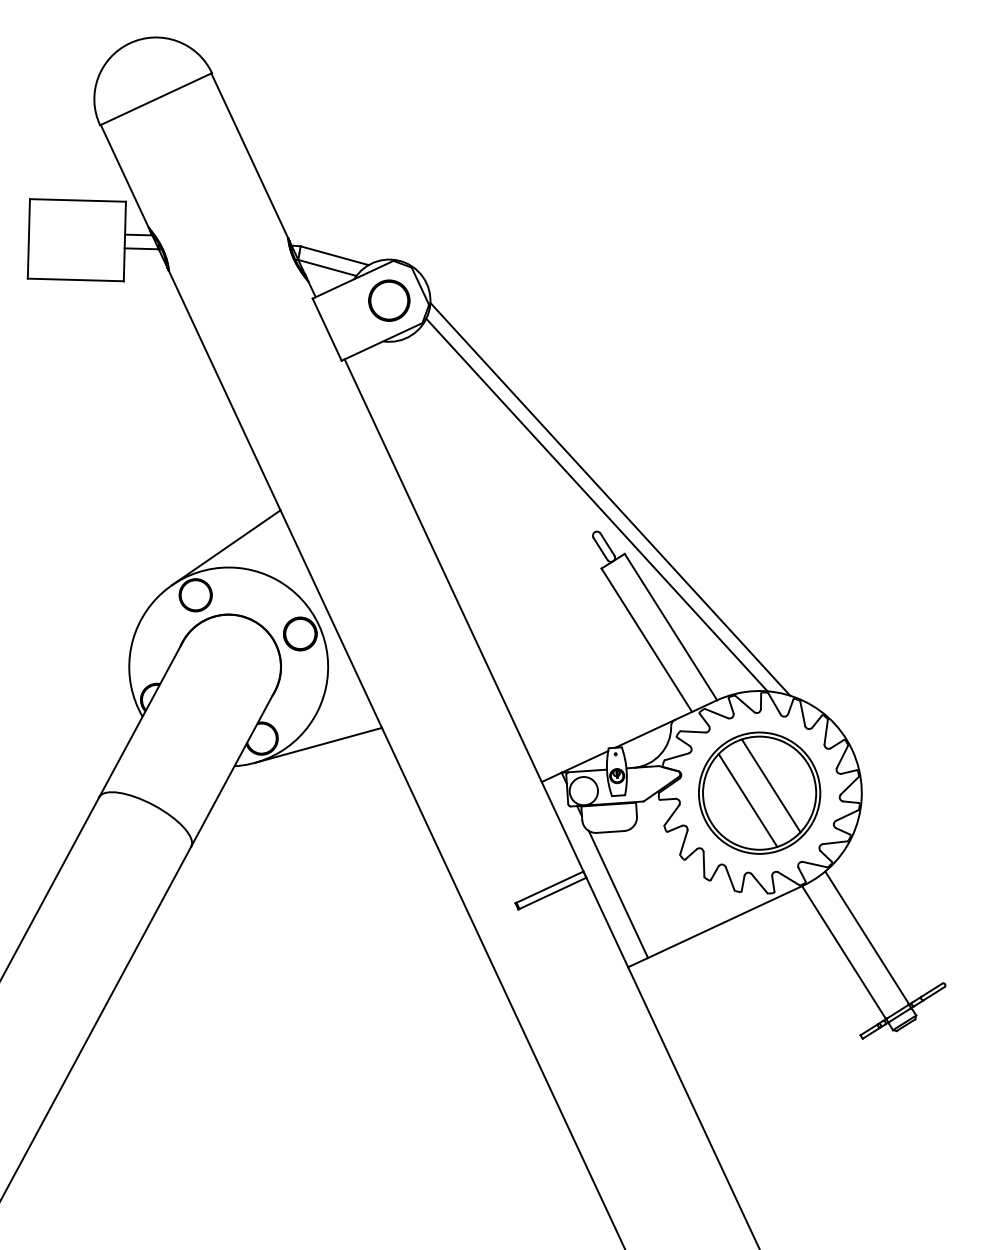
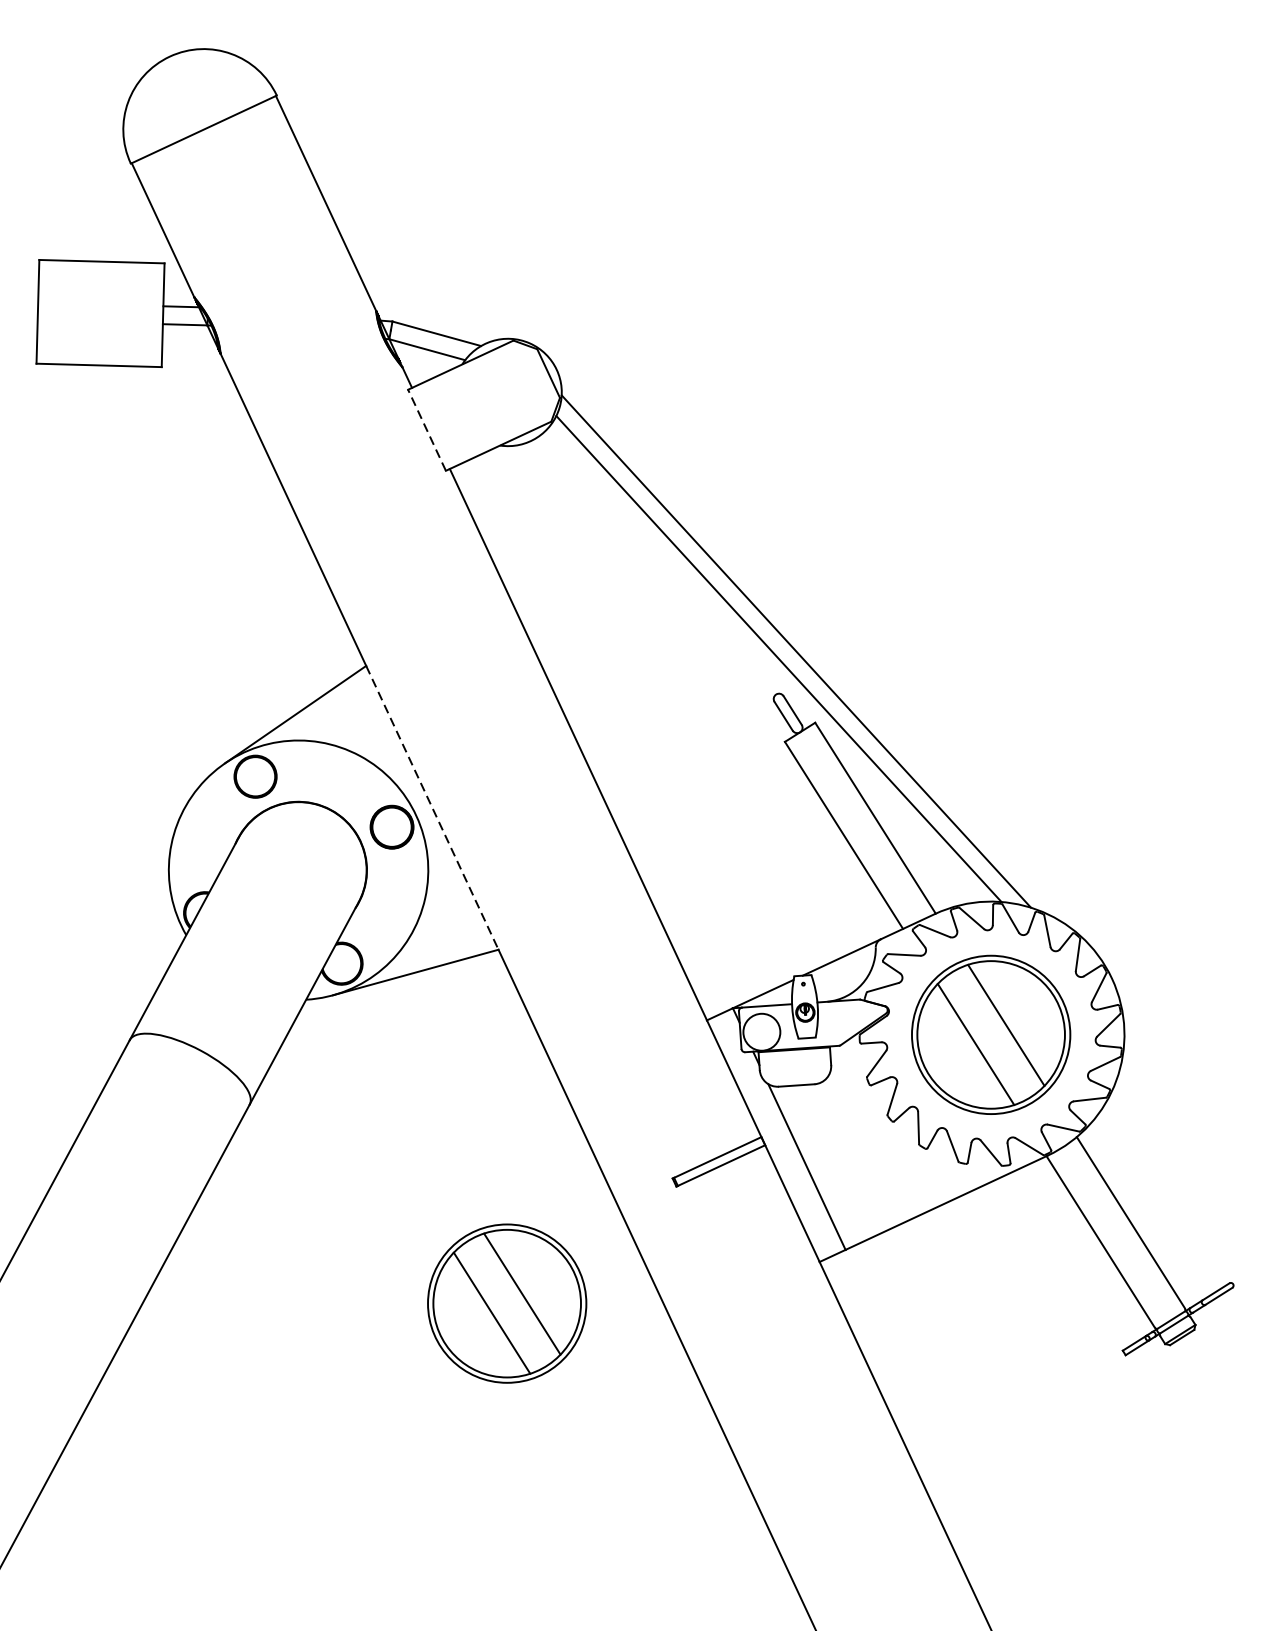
part: (389, 300) -> (508, 392), removed
line: (326, 329) -> (426, 430), solid -> dashed
line: (331, 619) -> (432, 808), solid -> dashed
part: (388, 998) -> (507, 1302), added

